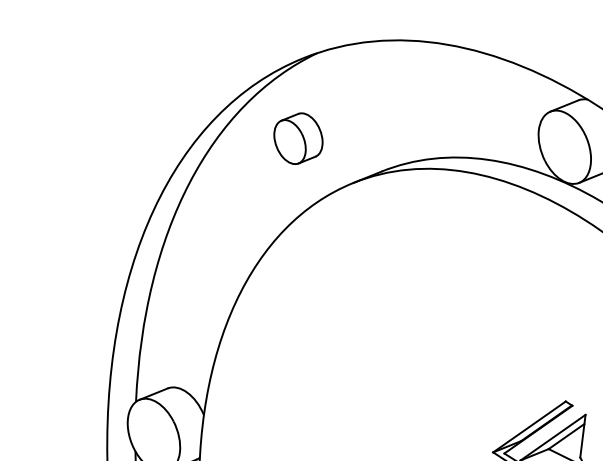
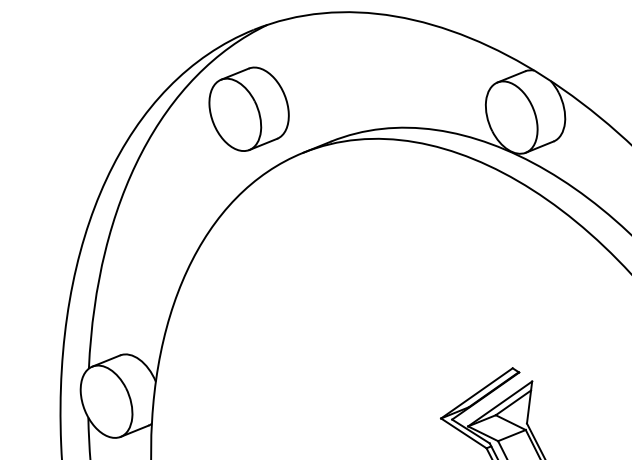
part: (297, 138) -> (248, 108), size x1.67

